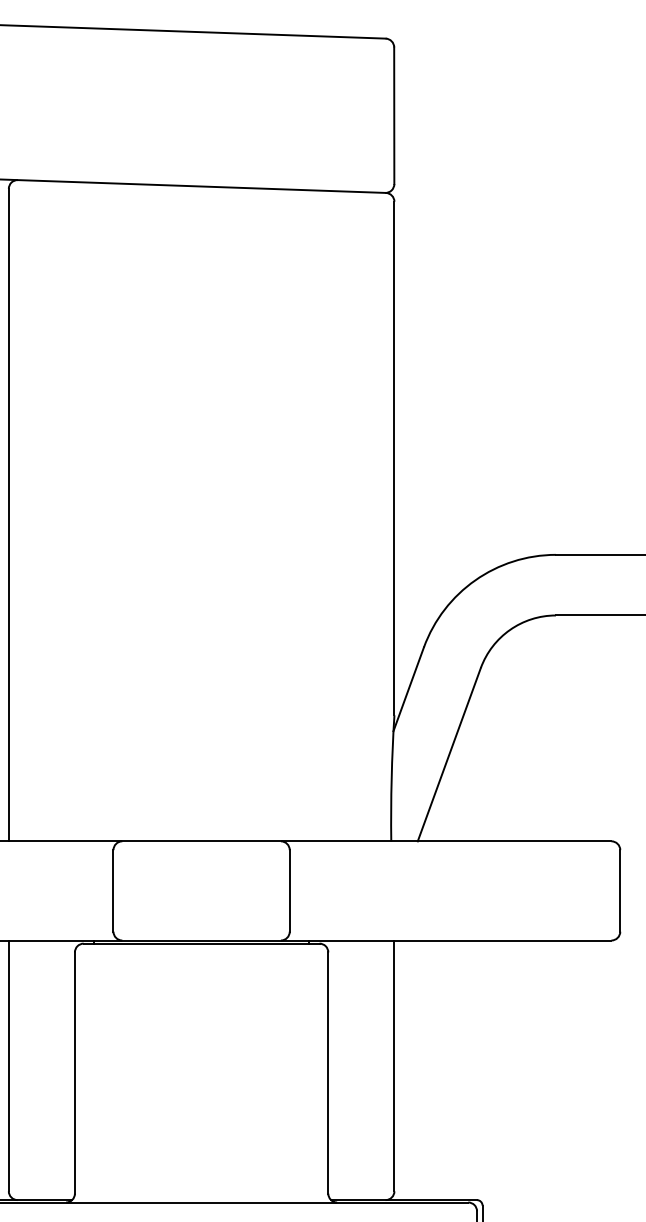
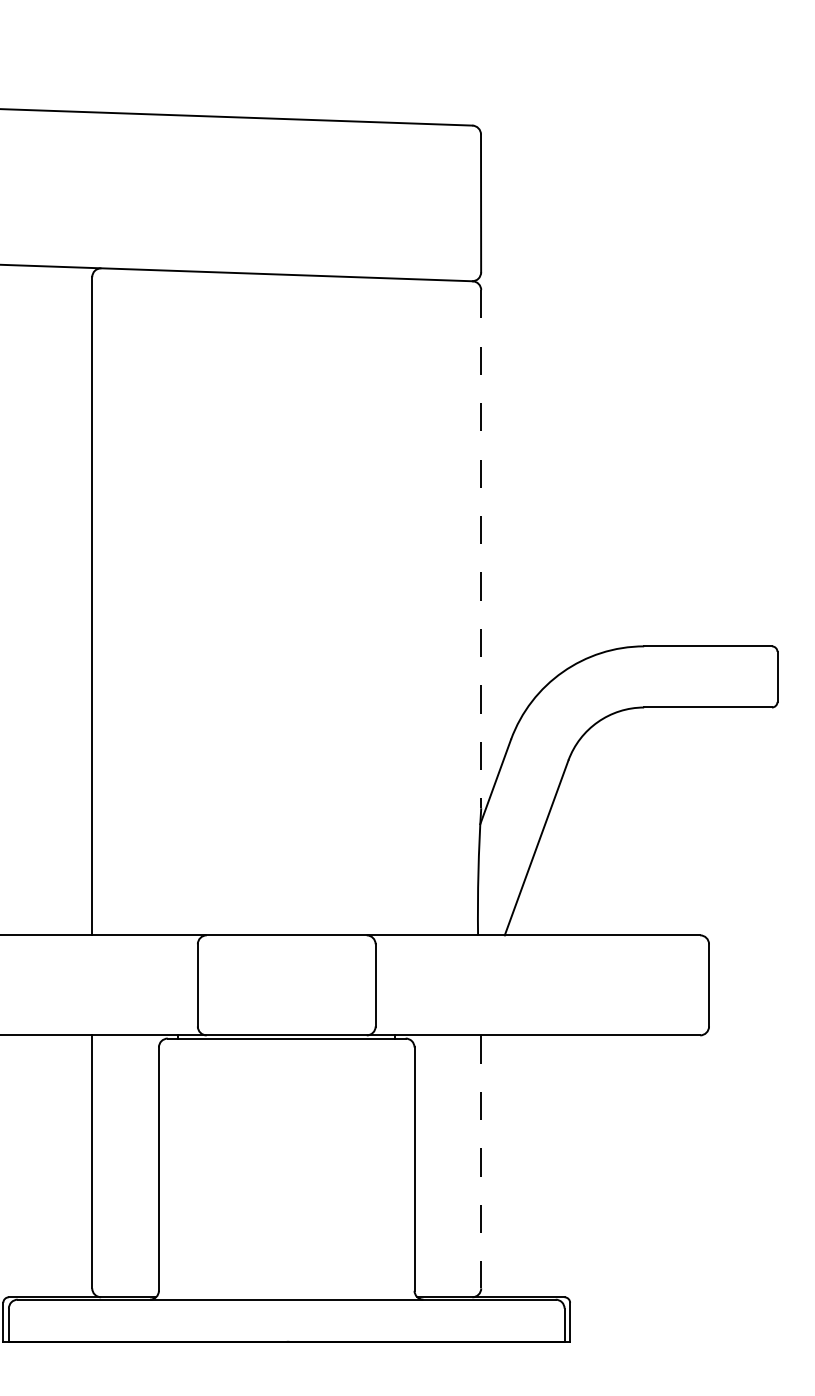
line: (394, 458) -> (481, 549), solid -> dashed
line: (394, 1066) -> (481, 1162), solid -> dashed

